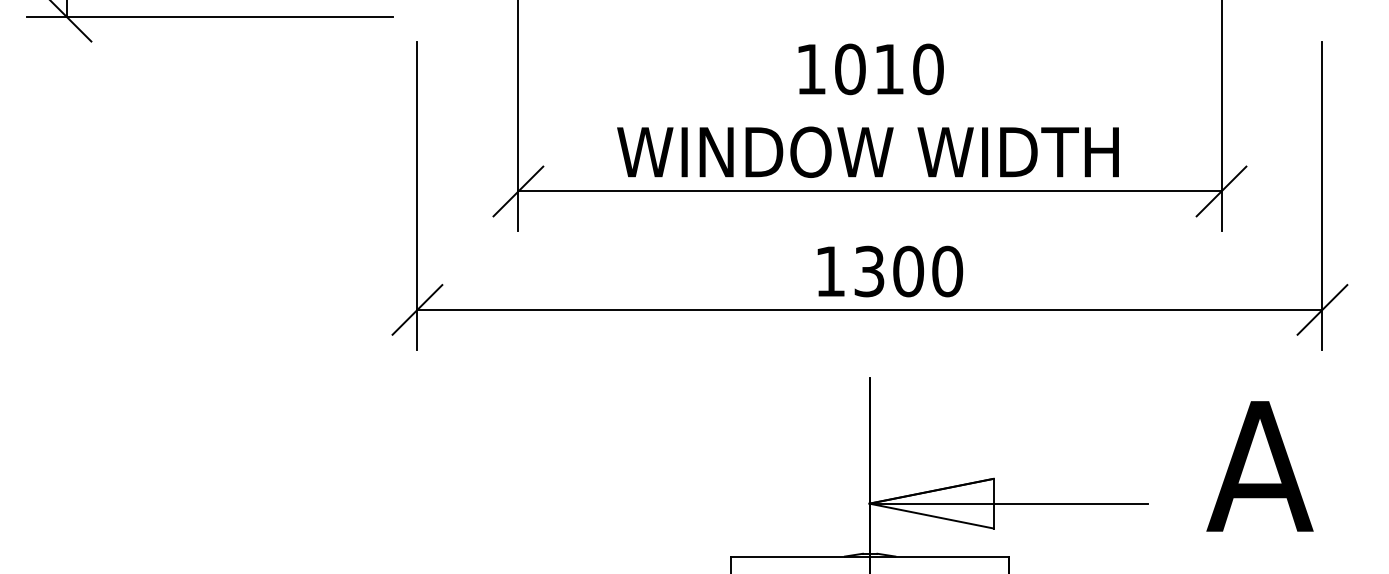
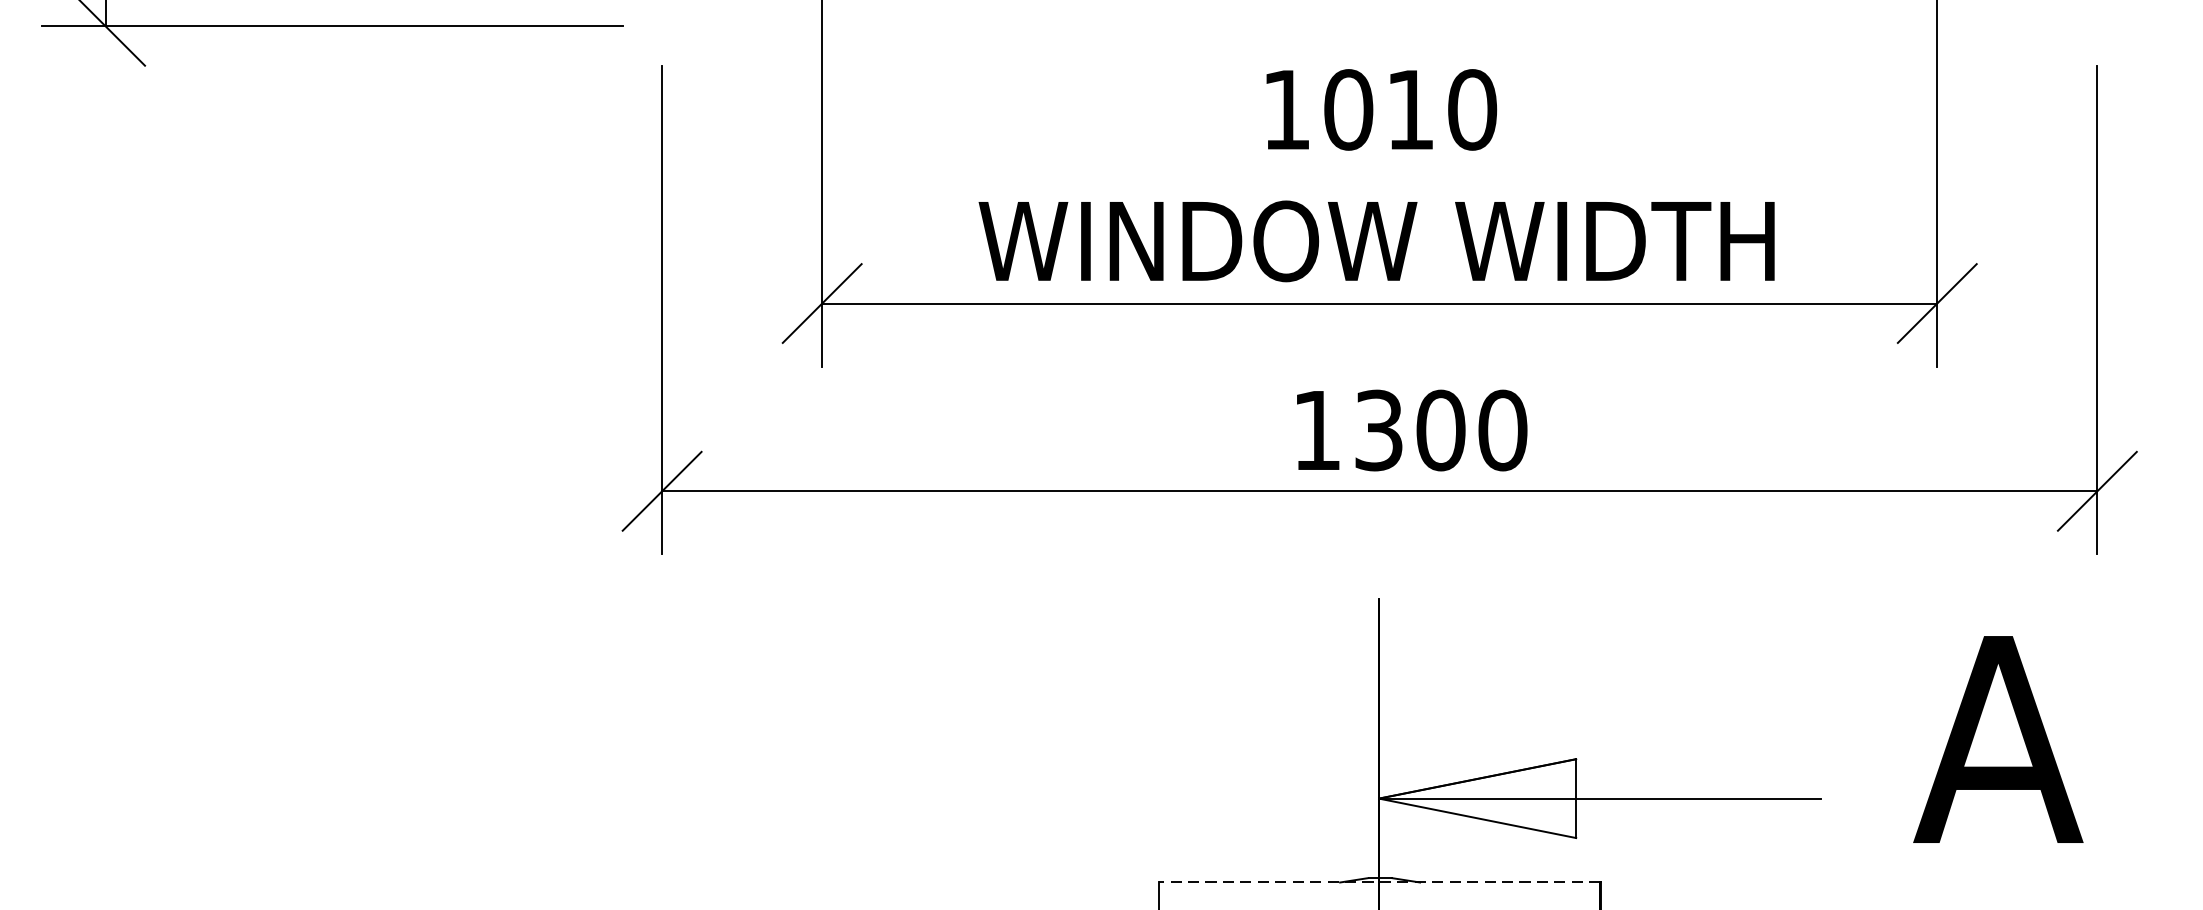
line: (869, 556) -> (1379, 882), solid -> dashed

